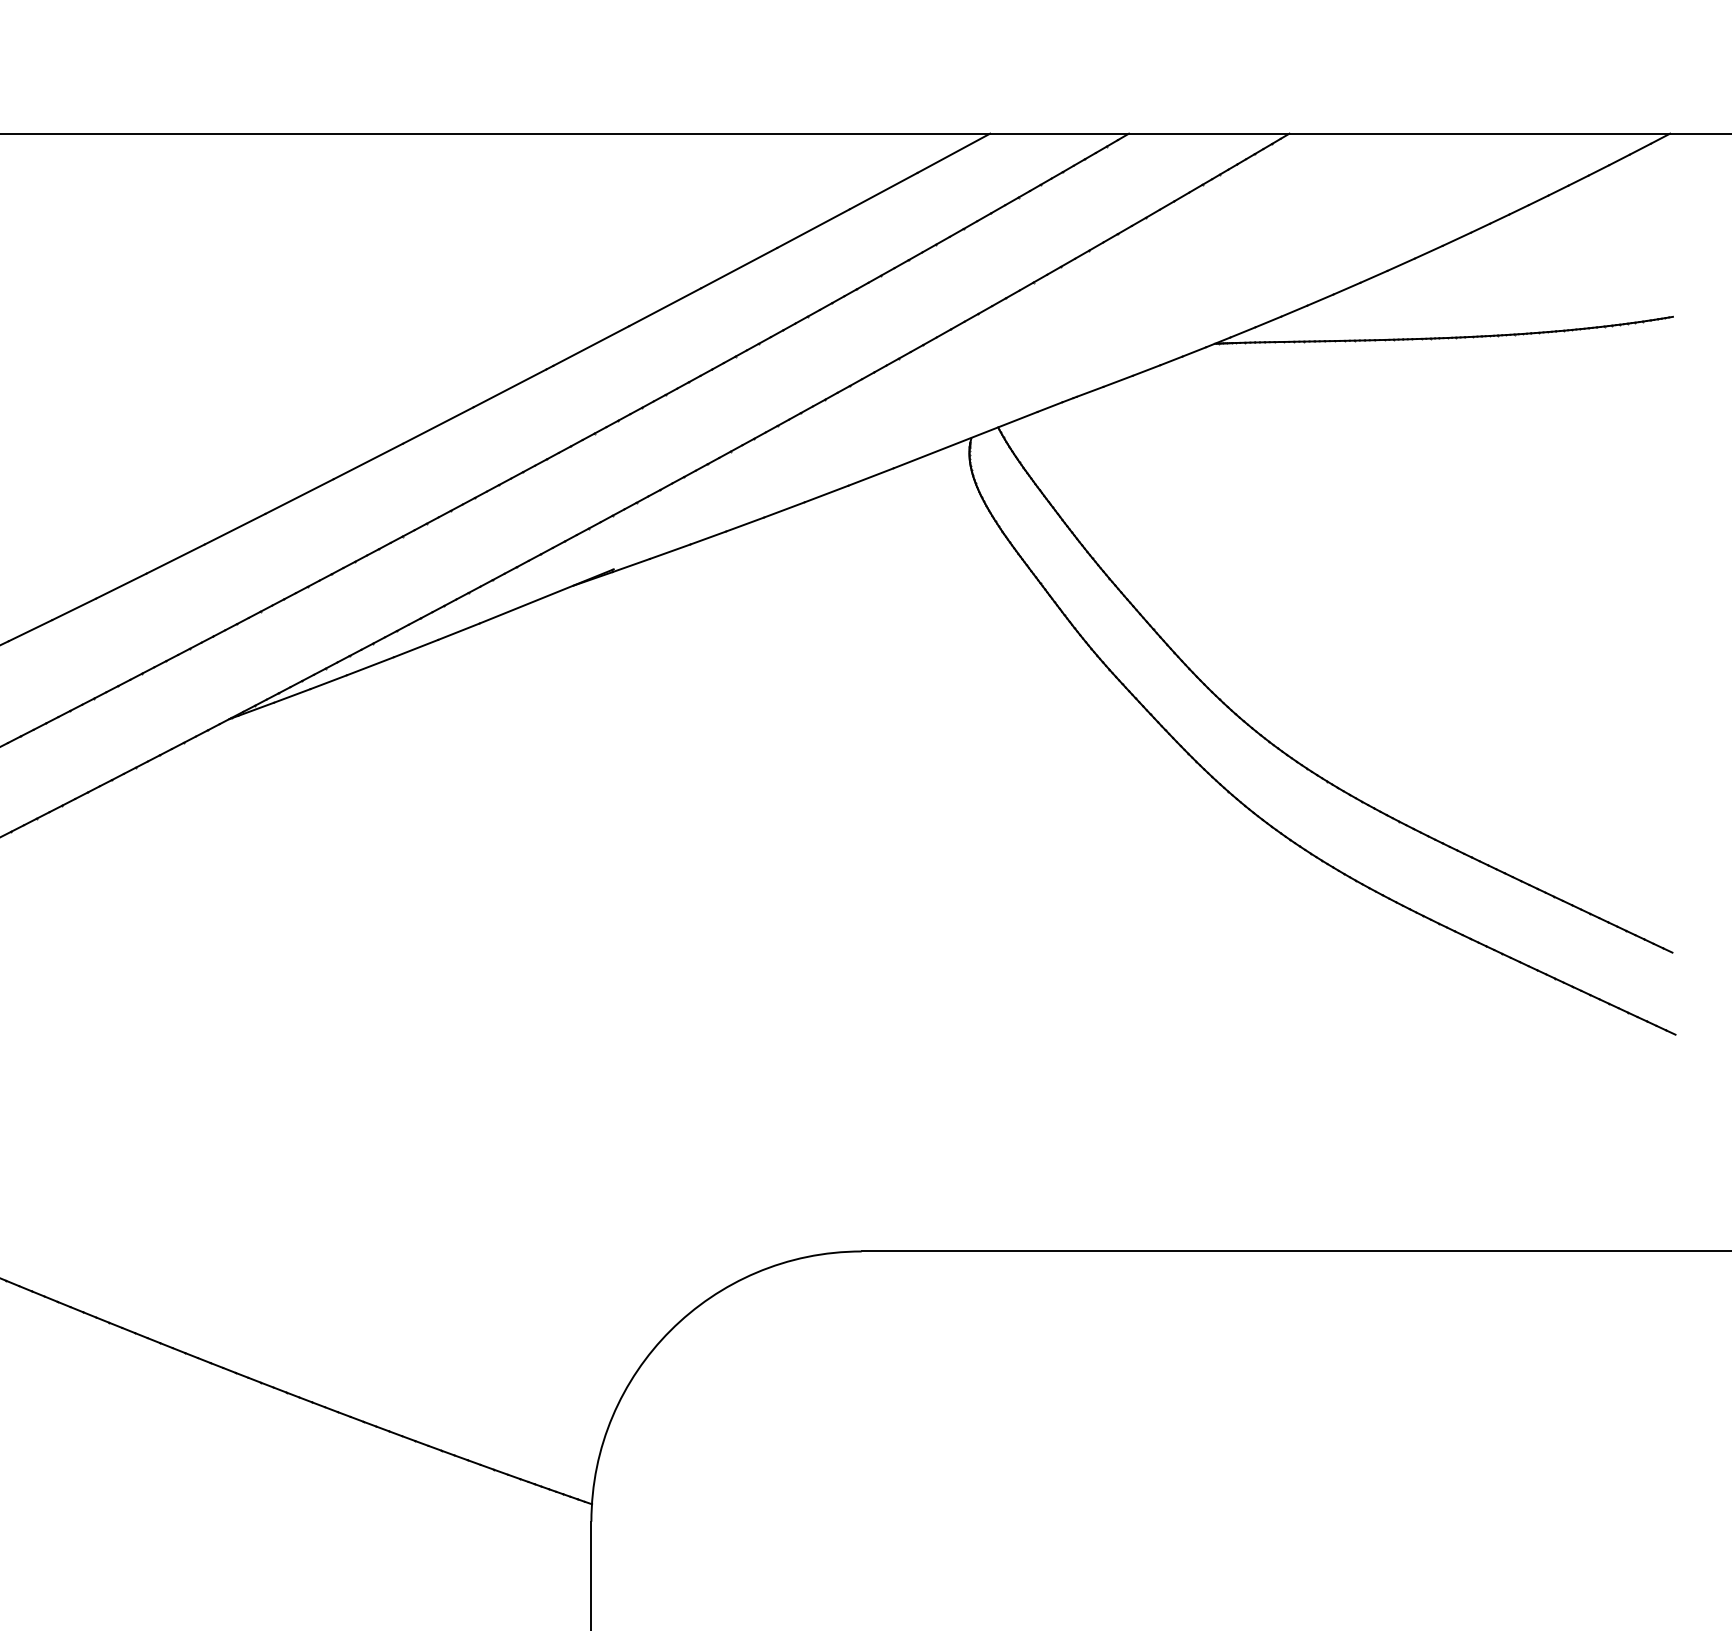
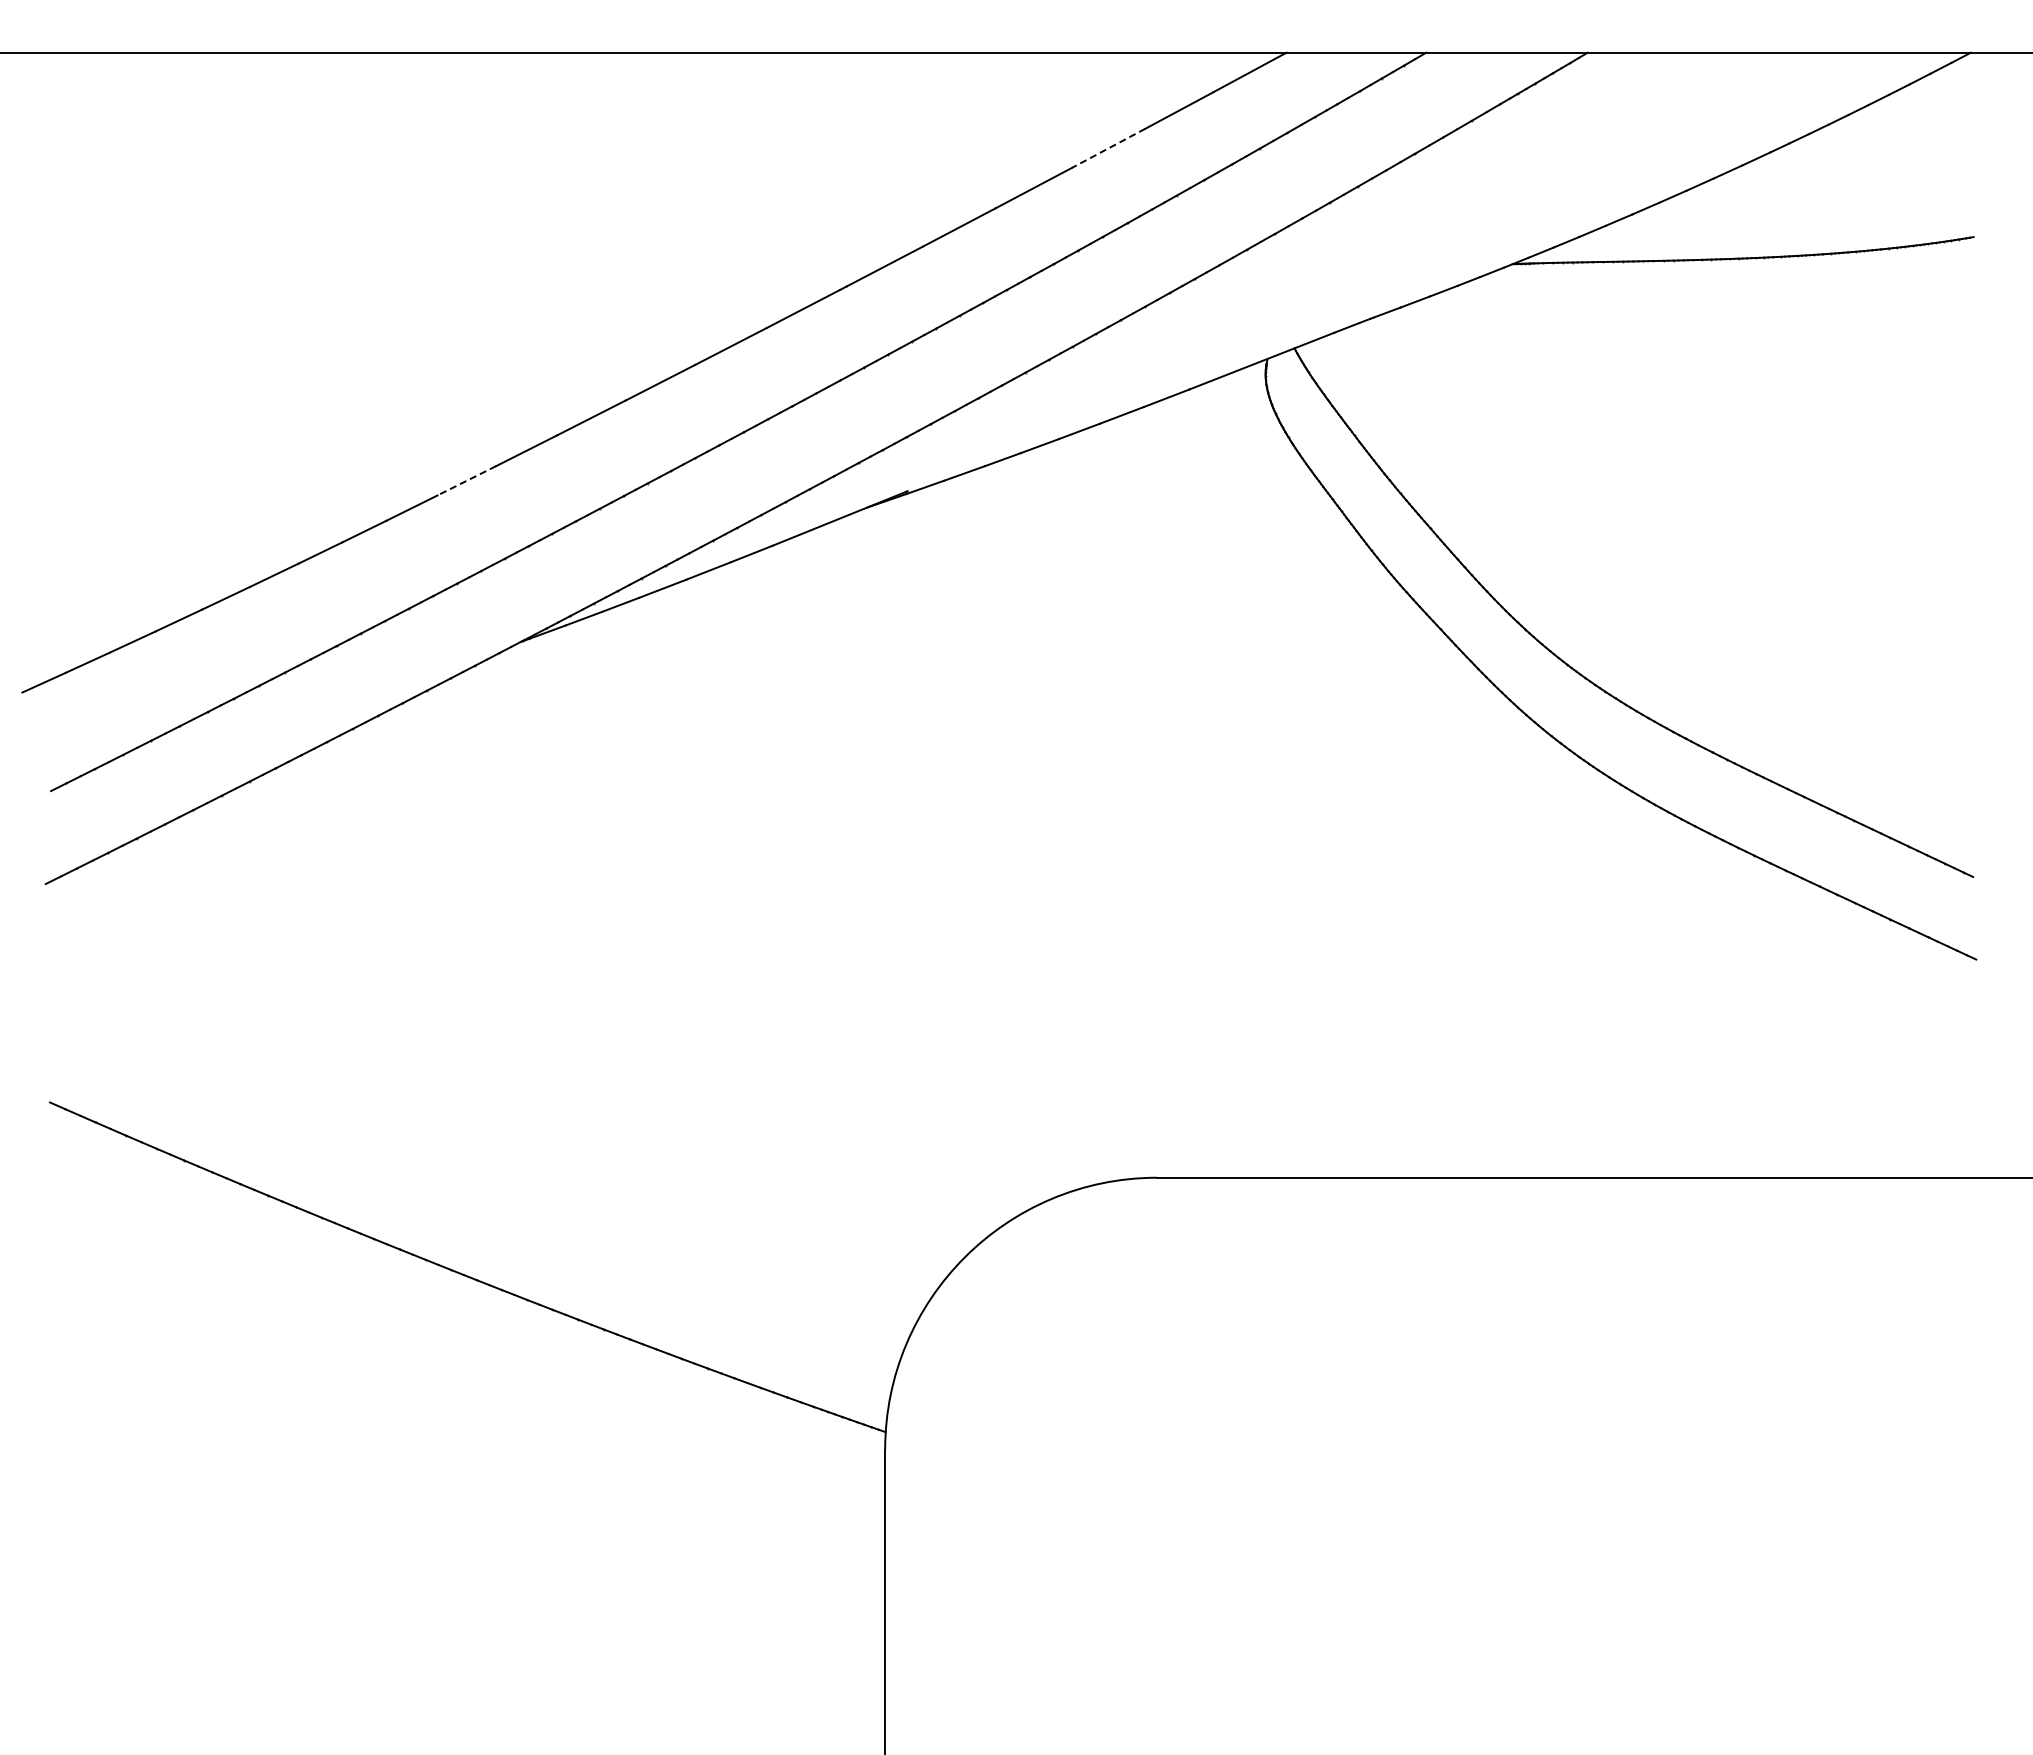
line: (813, 228) -> (1108, 148), solid -> dashed
line: (175, 558) -> (466, 480), solid -> dashed

